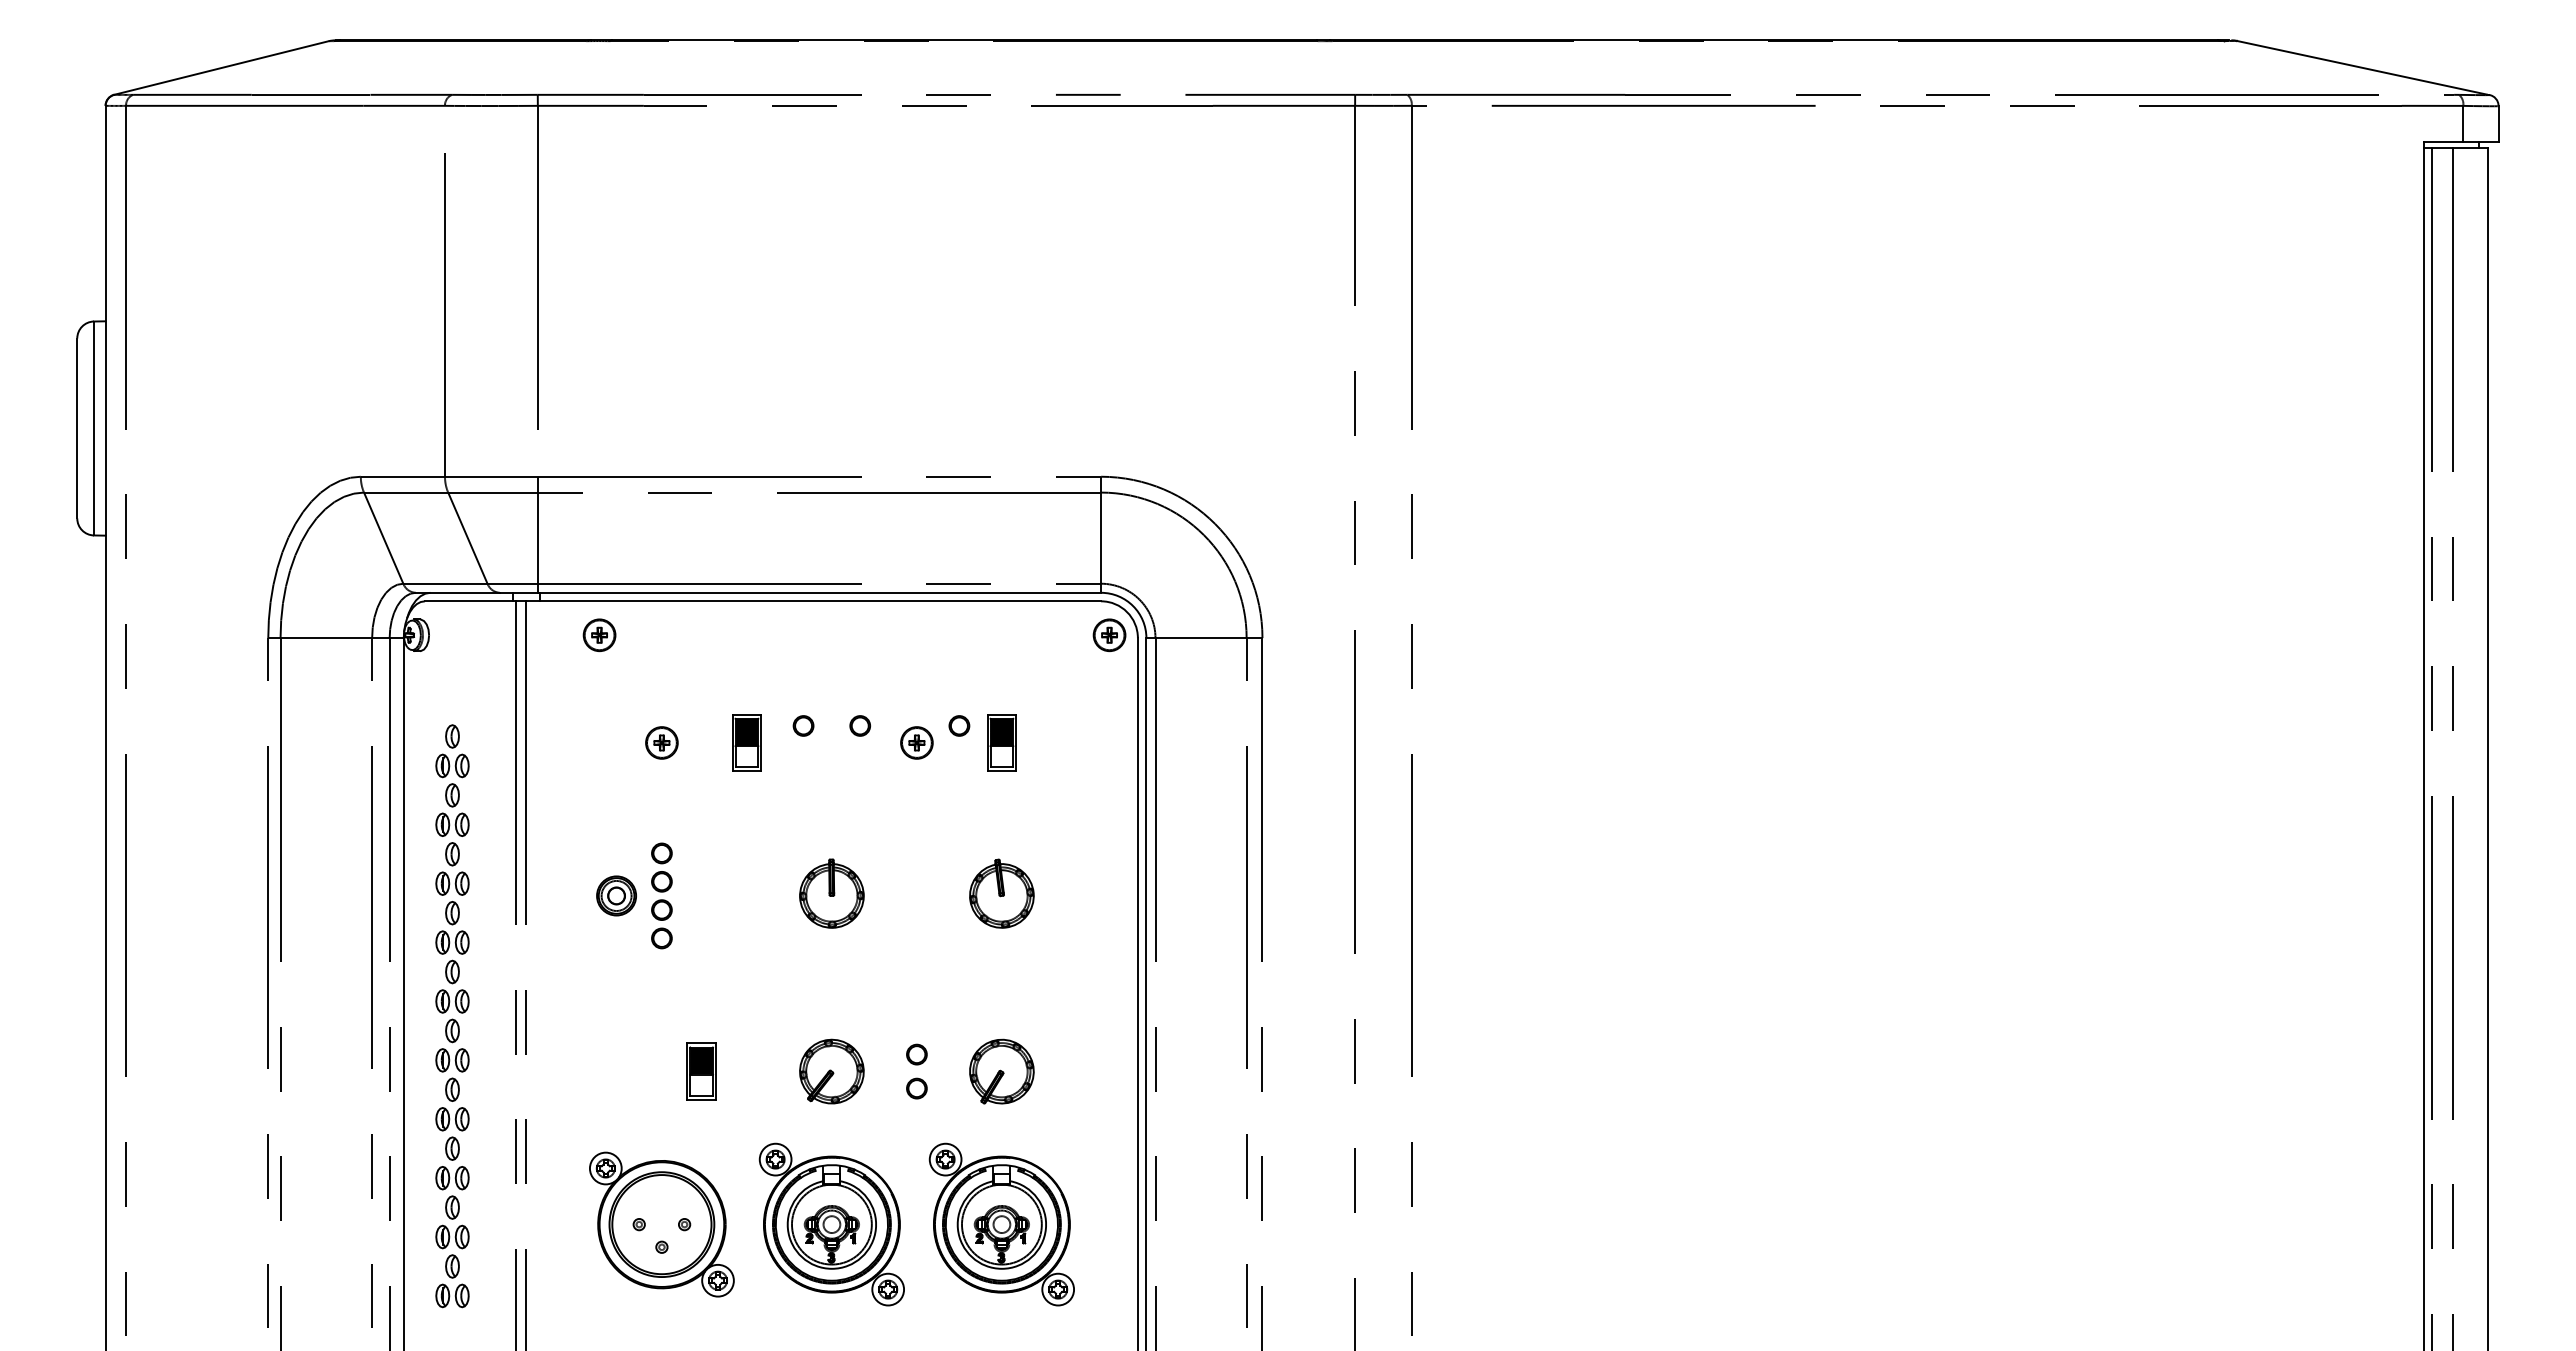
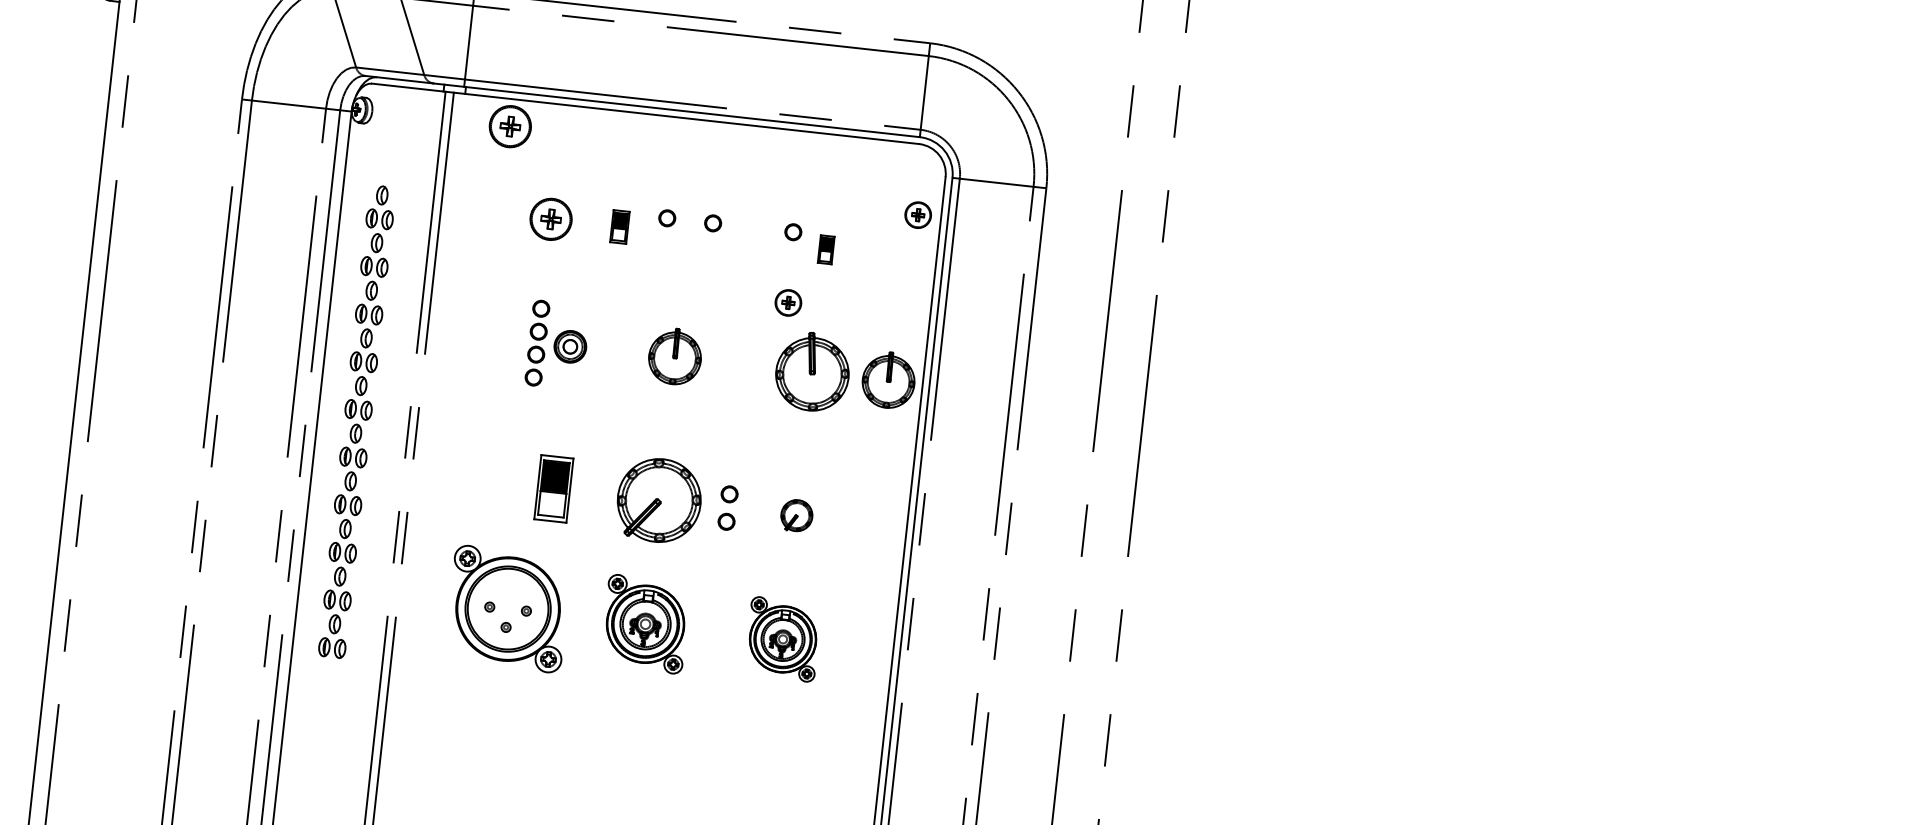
part: (599, 635) -> (510, 126), size x1.6
part: (1109, 635) -> (918, 215), moved
part: (661, 742) -> (550, 219), size x1.6
part: (746, 742) -> (619, 226), size x0.7
part: (916, 742) -> (788, 302), moved
part: (1001, 742) -> (825, 249), size x0.6
part: (1001, 893) -> (812, 371), size x1.4
part: (1095, 893) -> (888, 379), added
part: (616, 895) -> (570, 346), moved
part: (701, 1071) -> (553, 488), size x1.4
part: (831, 1071) -> (658, 500), size x1.6
part: (1001, 1071) -> (796, 515), size x0.6
part: (831, 1224) -> (645, 624), size x0.7
part: (1001, 1224) -> (782, 639), size x0.6

